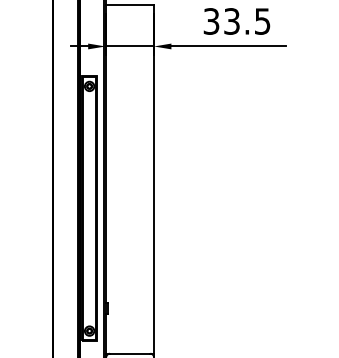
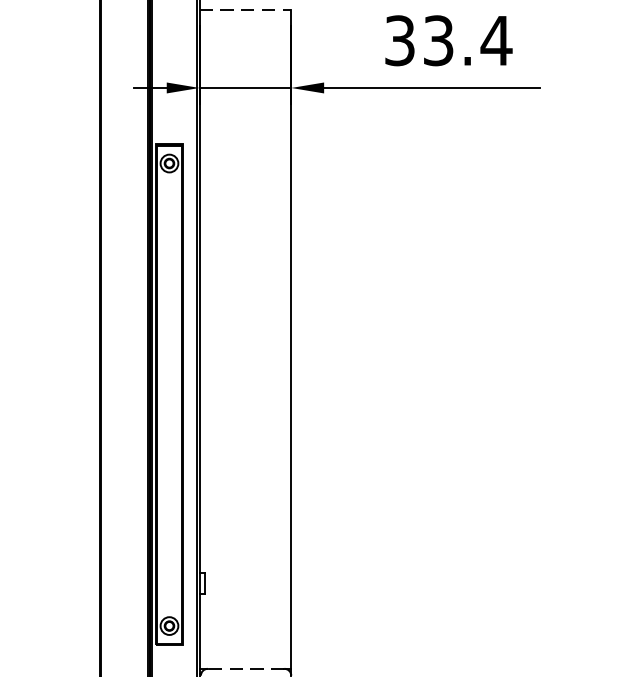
line: (130, 5) -> (246, 10), solid -> dashed
text: (262, 21) -> (496, 40), 33.5 -> 33.4
line: (129, 353) -> (244, 668), solid -> dashed

